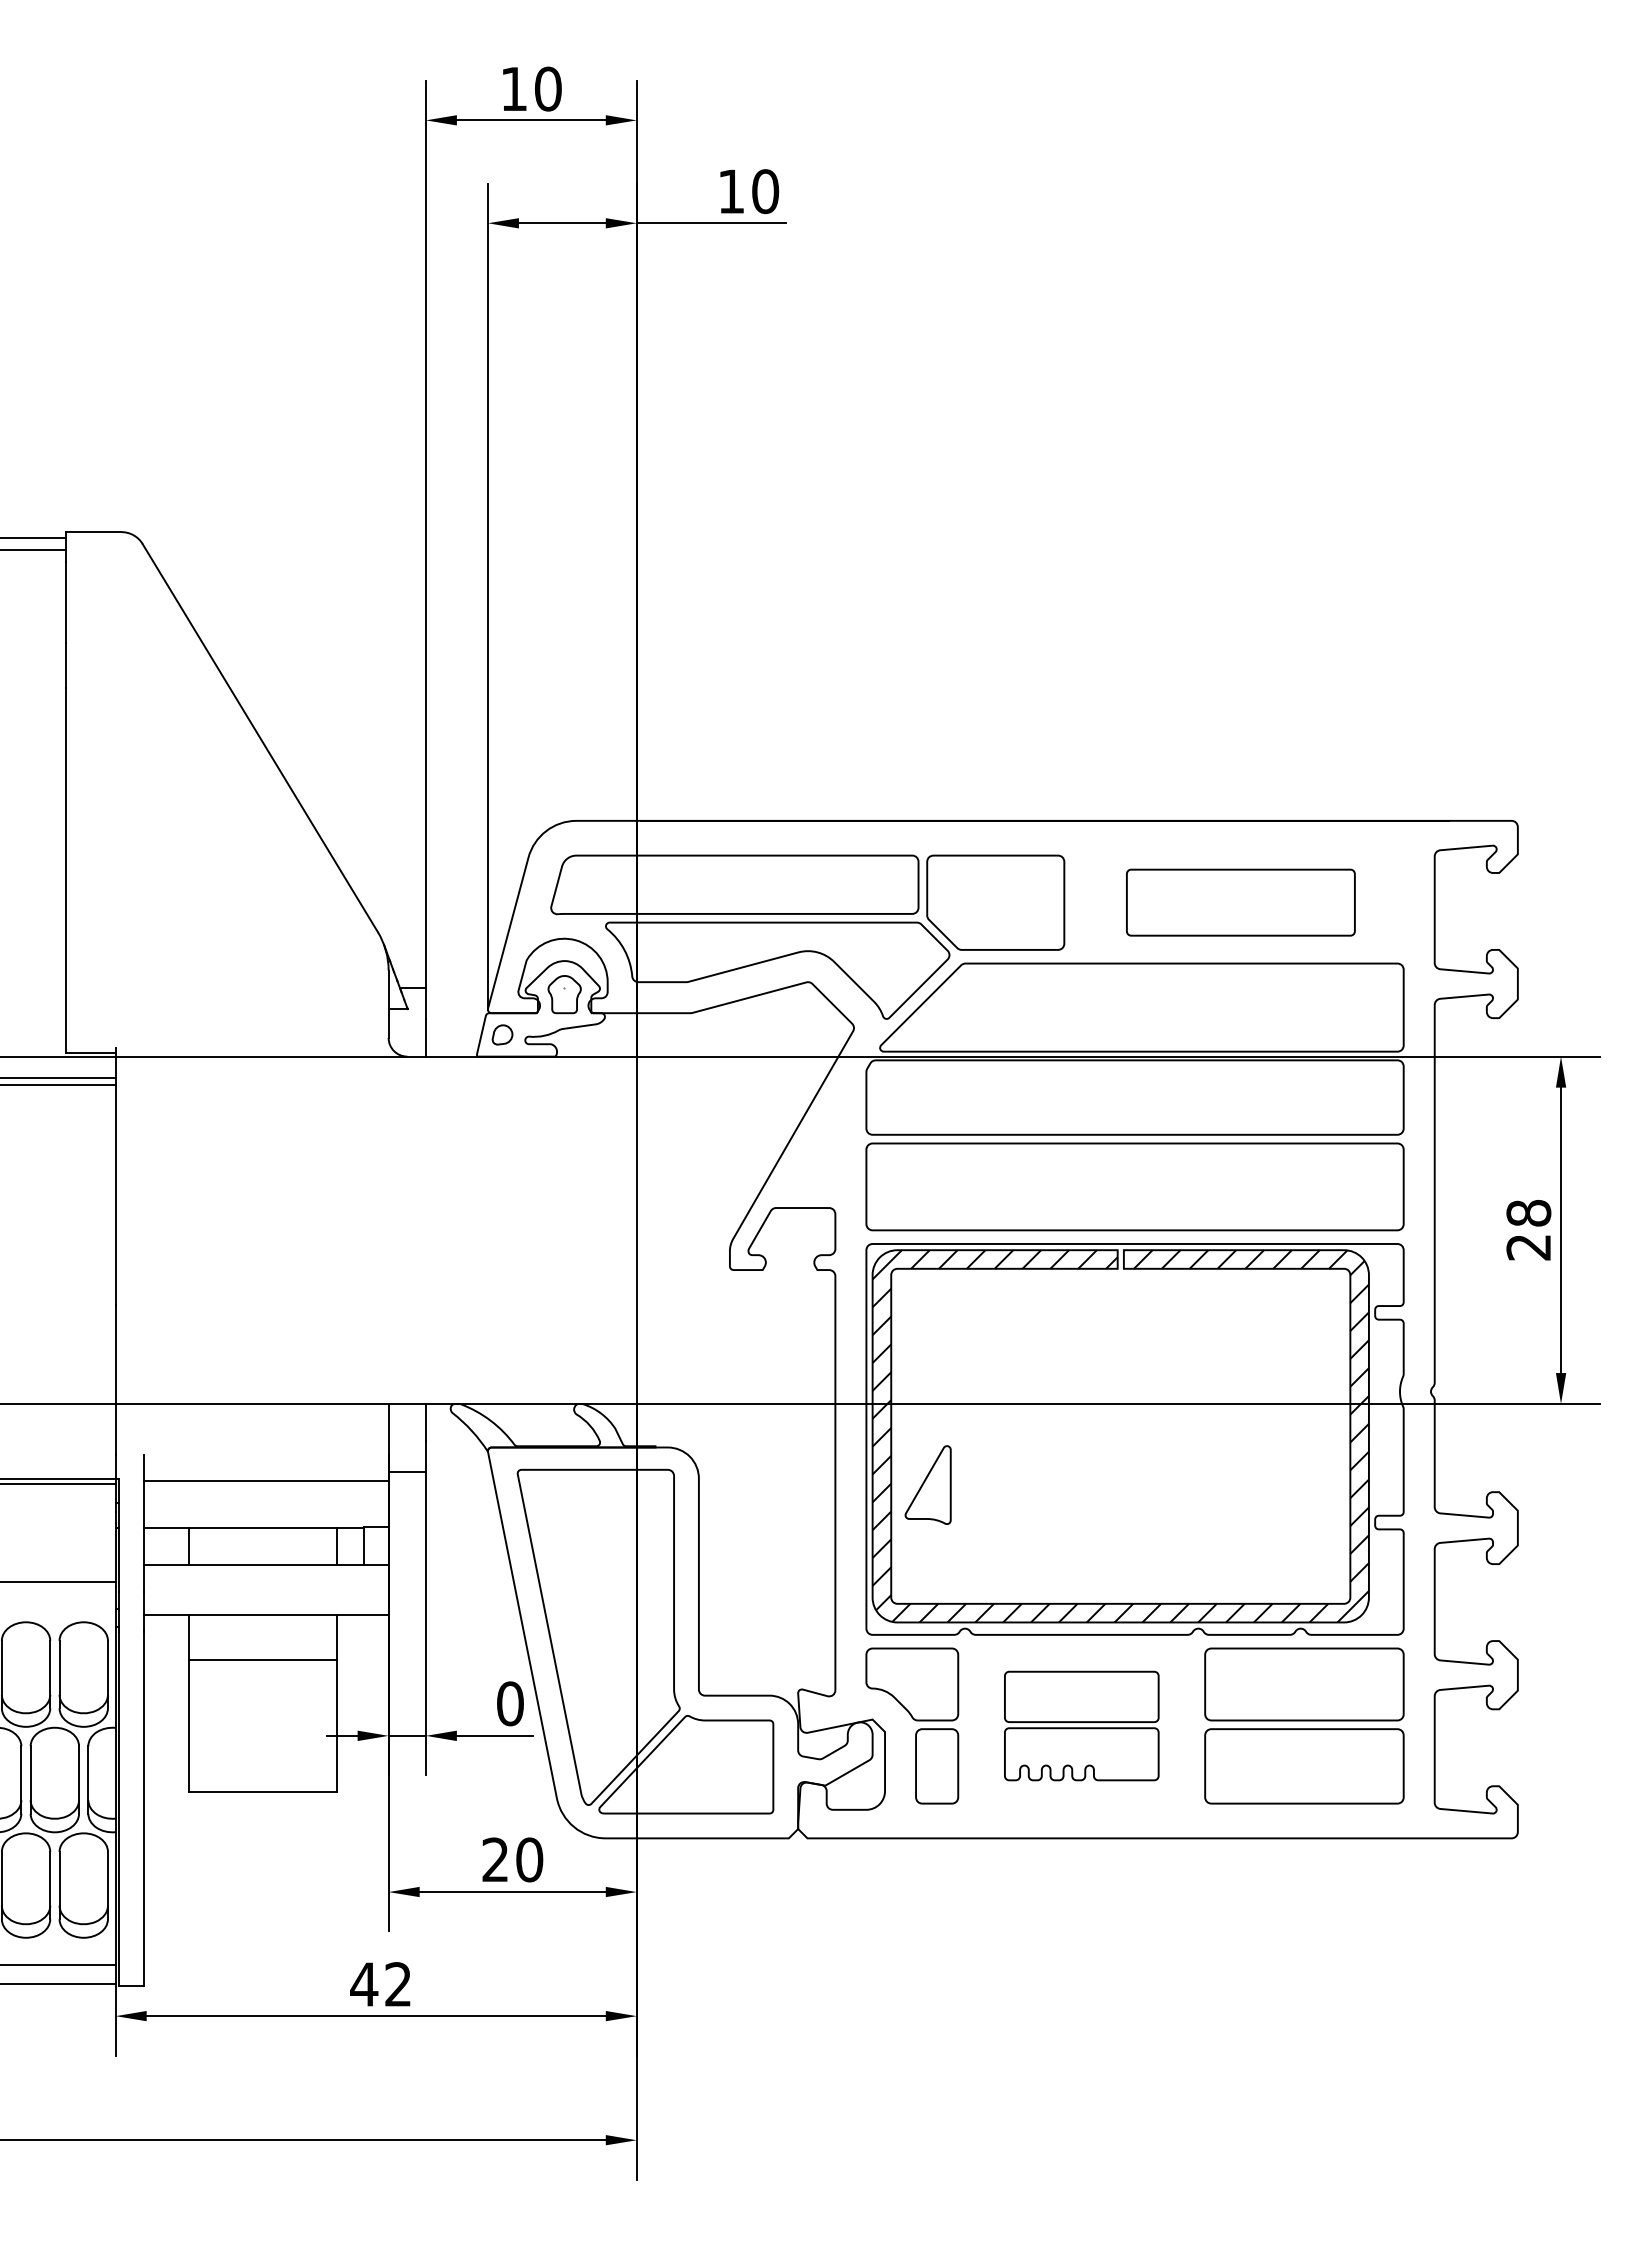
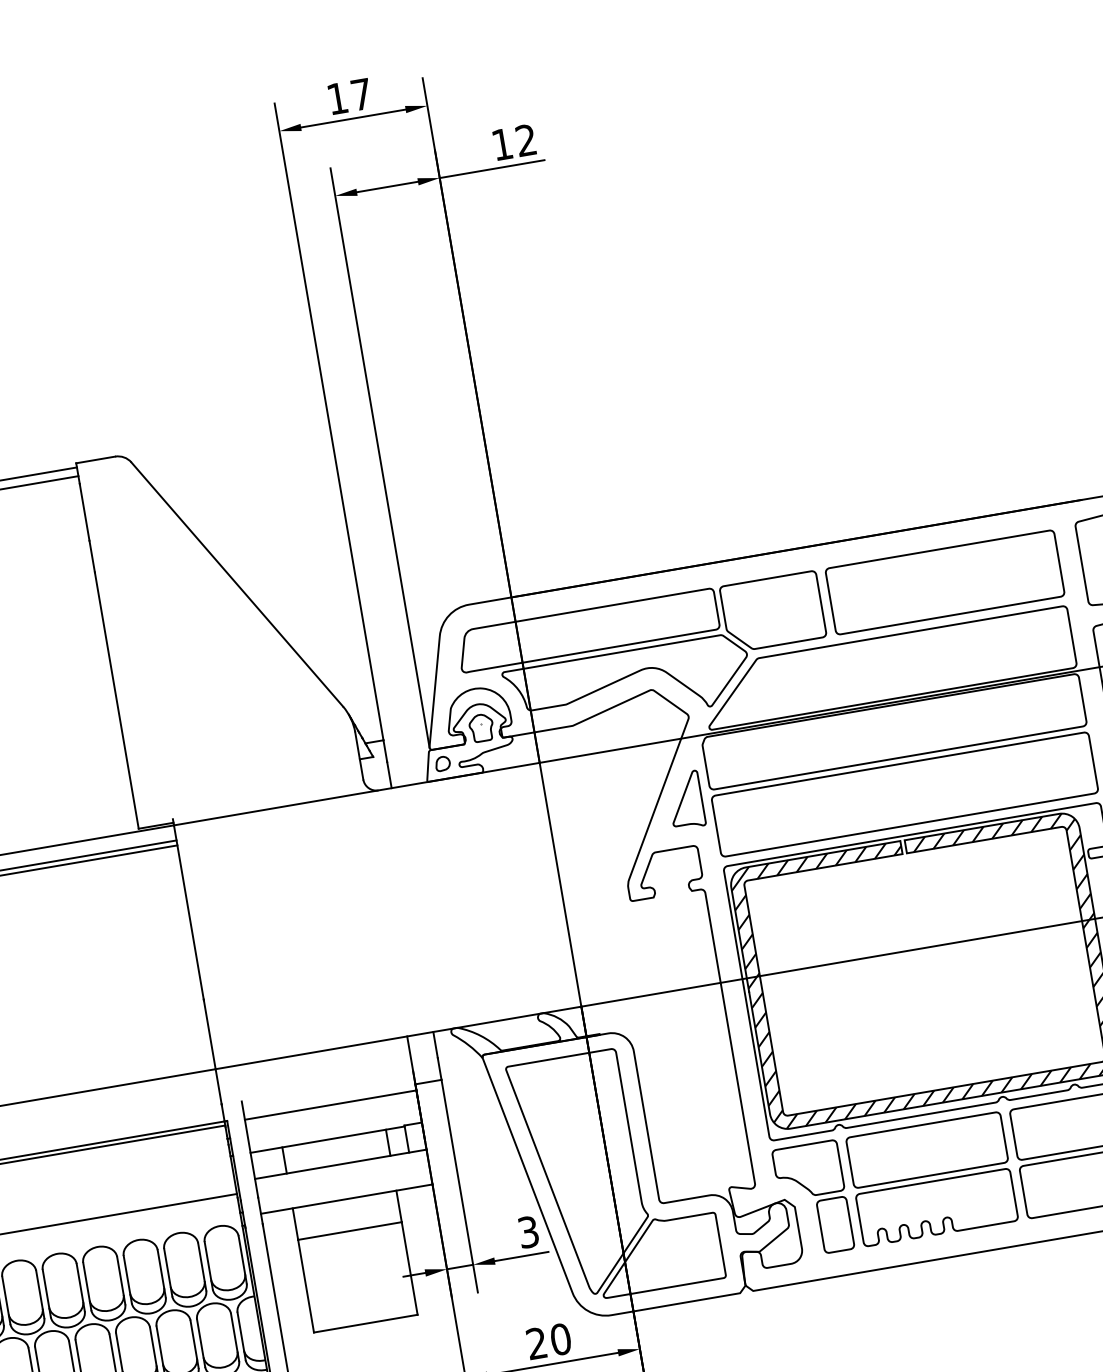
text: (548, 88) -> (361, 94), 10 -> 17
text: (765, 191) -> (526, 140), 10 -> 12
part: (1240, 902) -> (944, 582), size x1.43
part: (927, 1484) -> (685, 800), moved
text: (510, 1703) -> (528, 1231), 0 -> 3
part: (1081, 1725) -> (931, 1178), size x1.43

